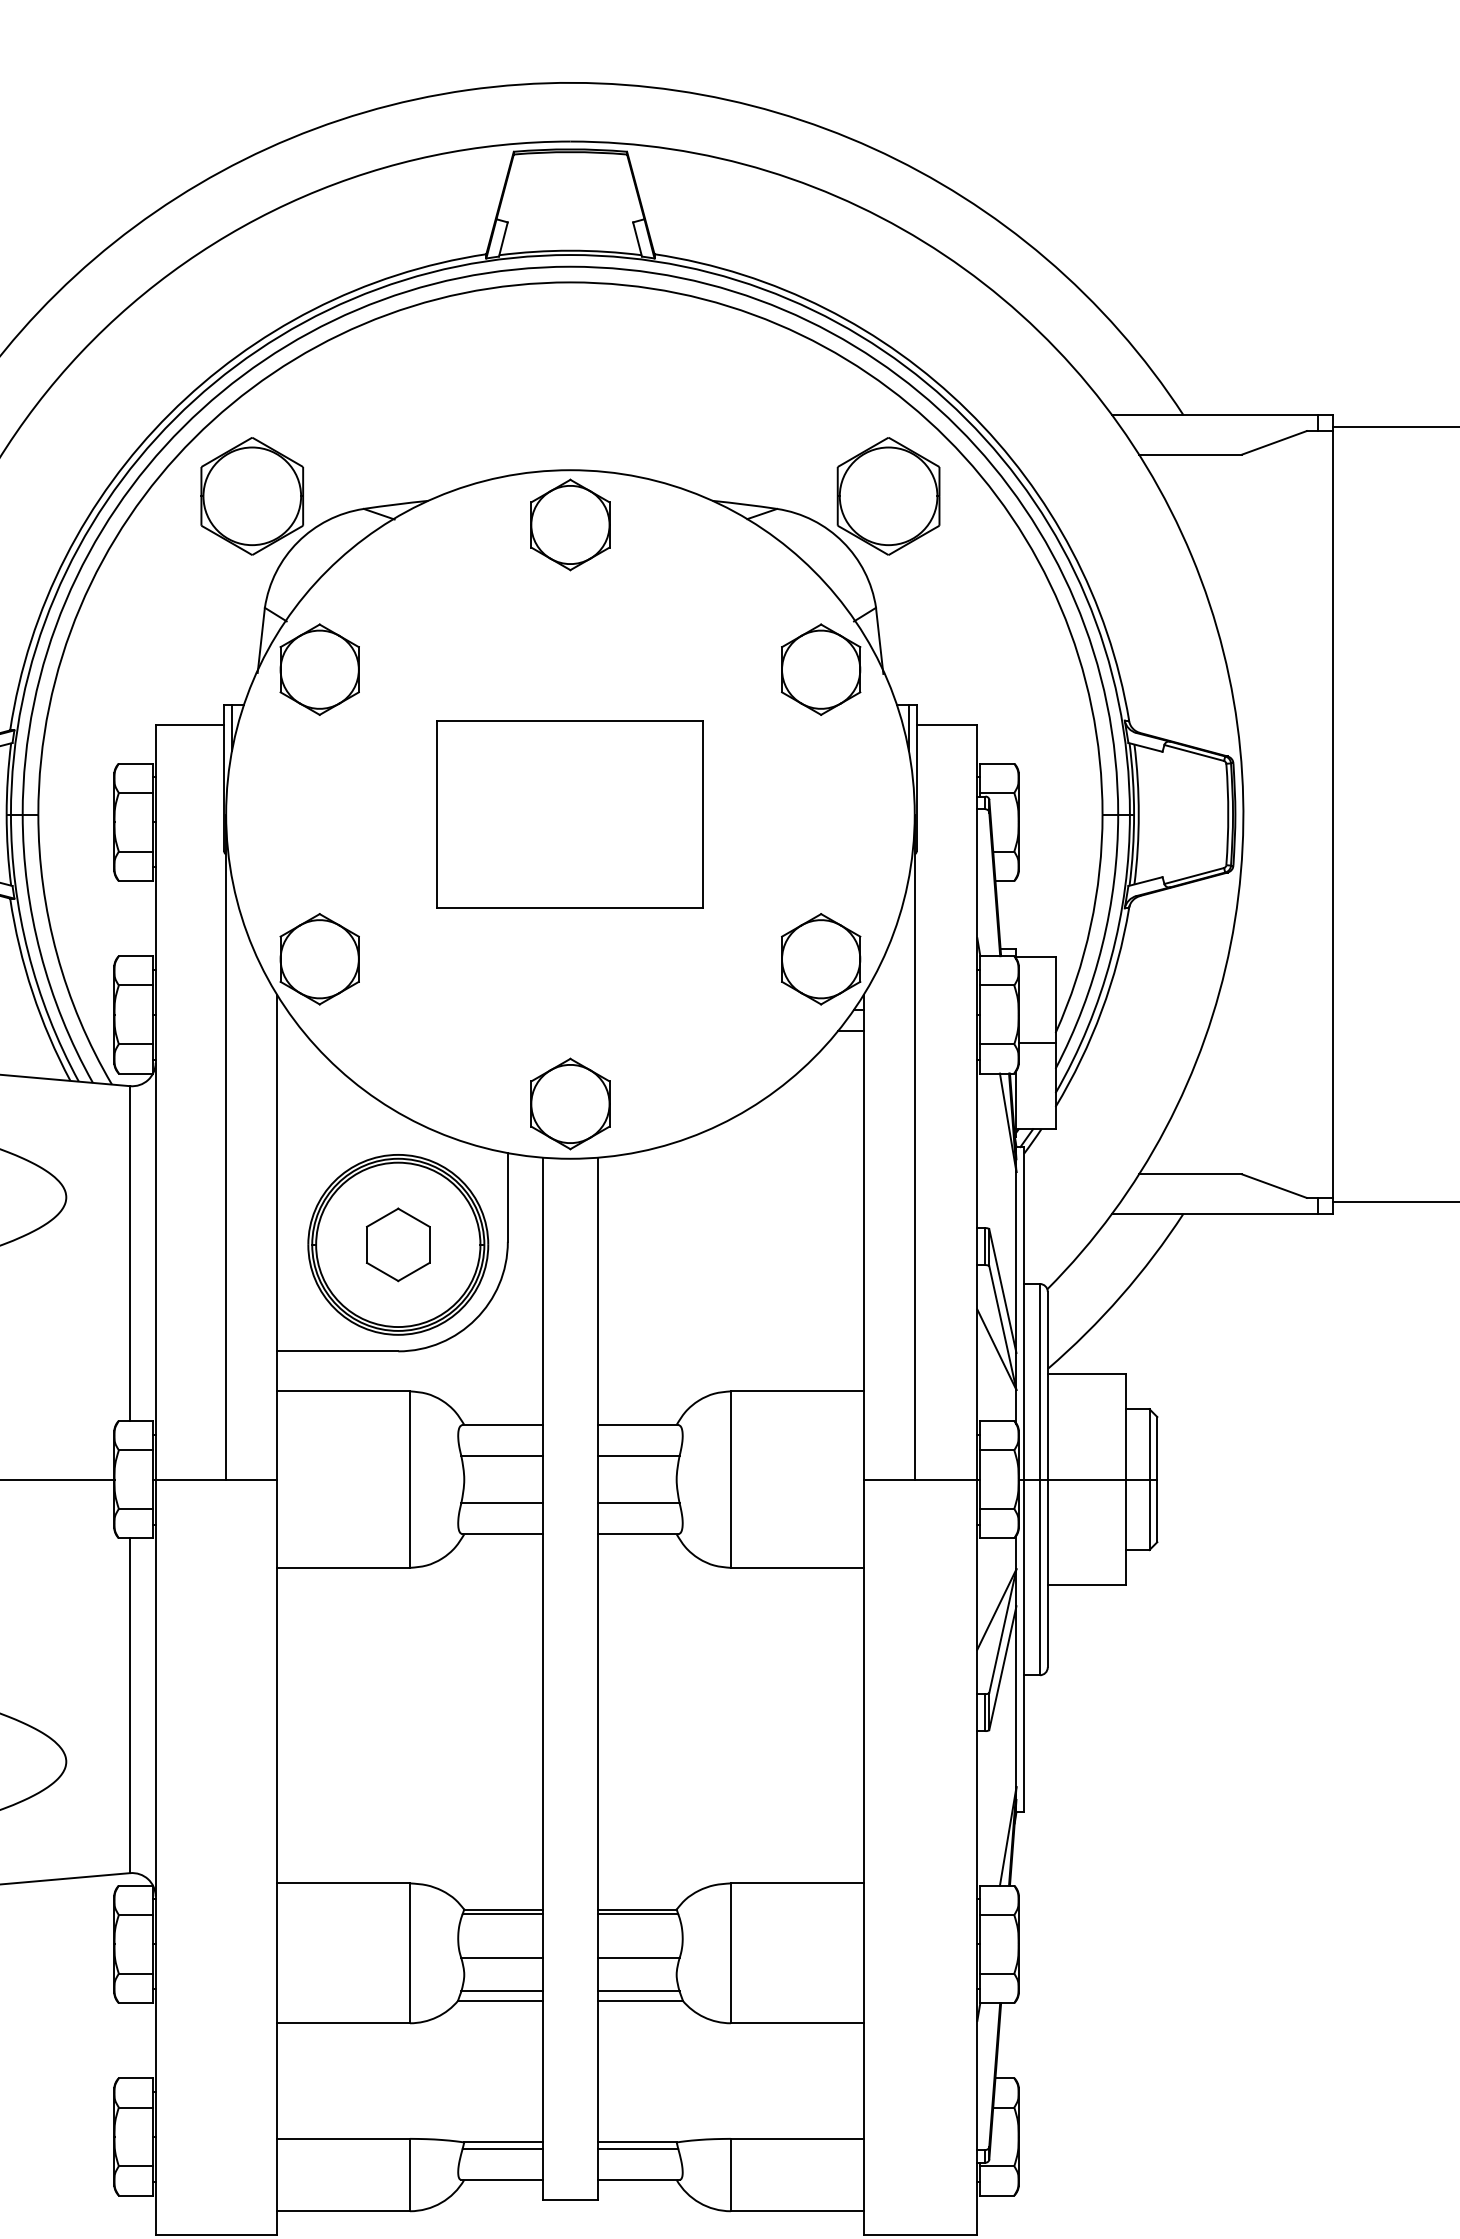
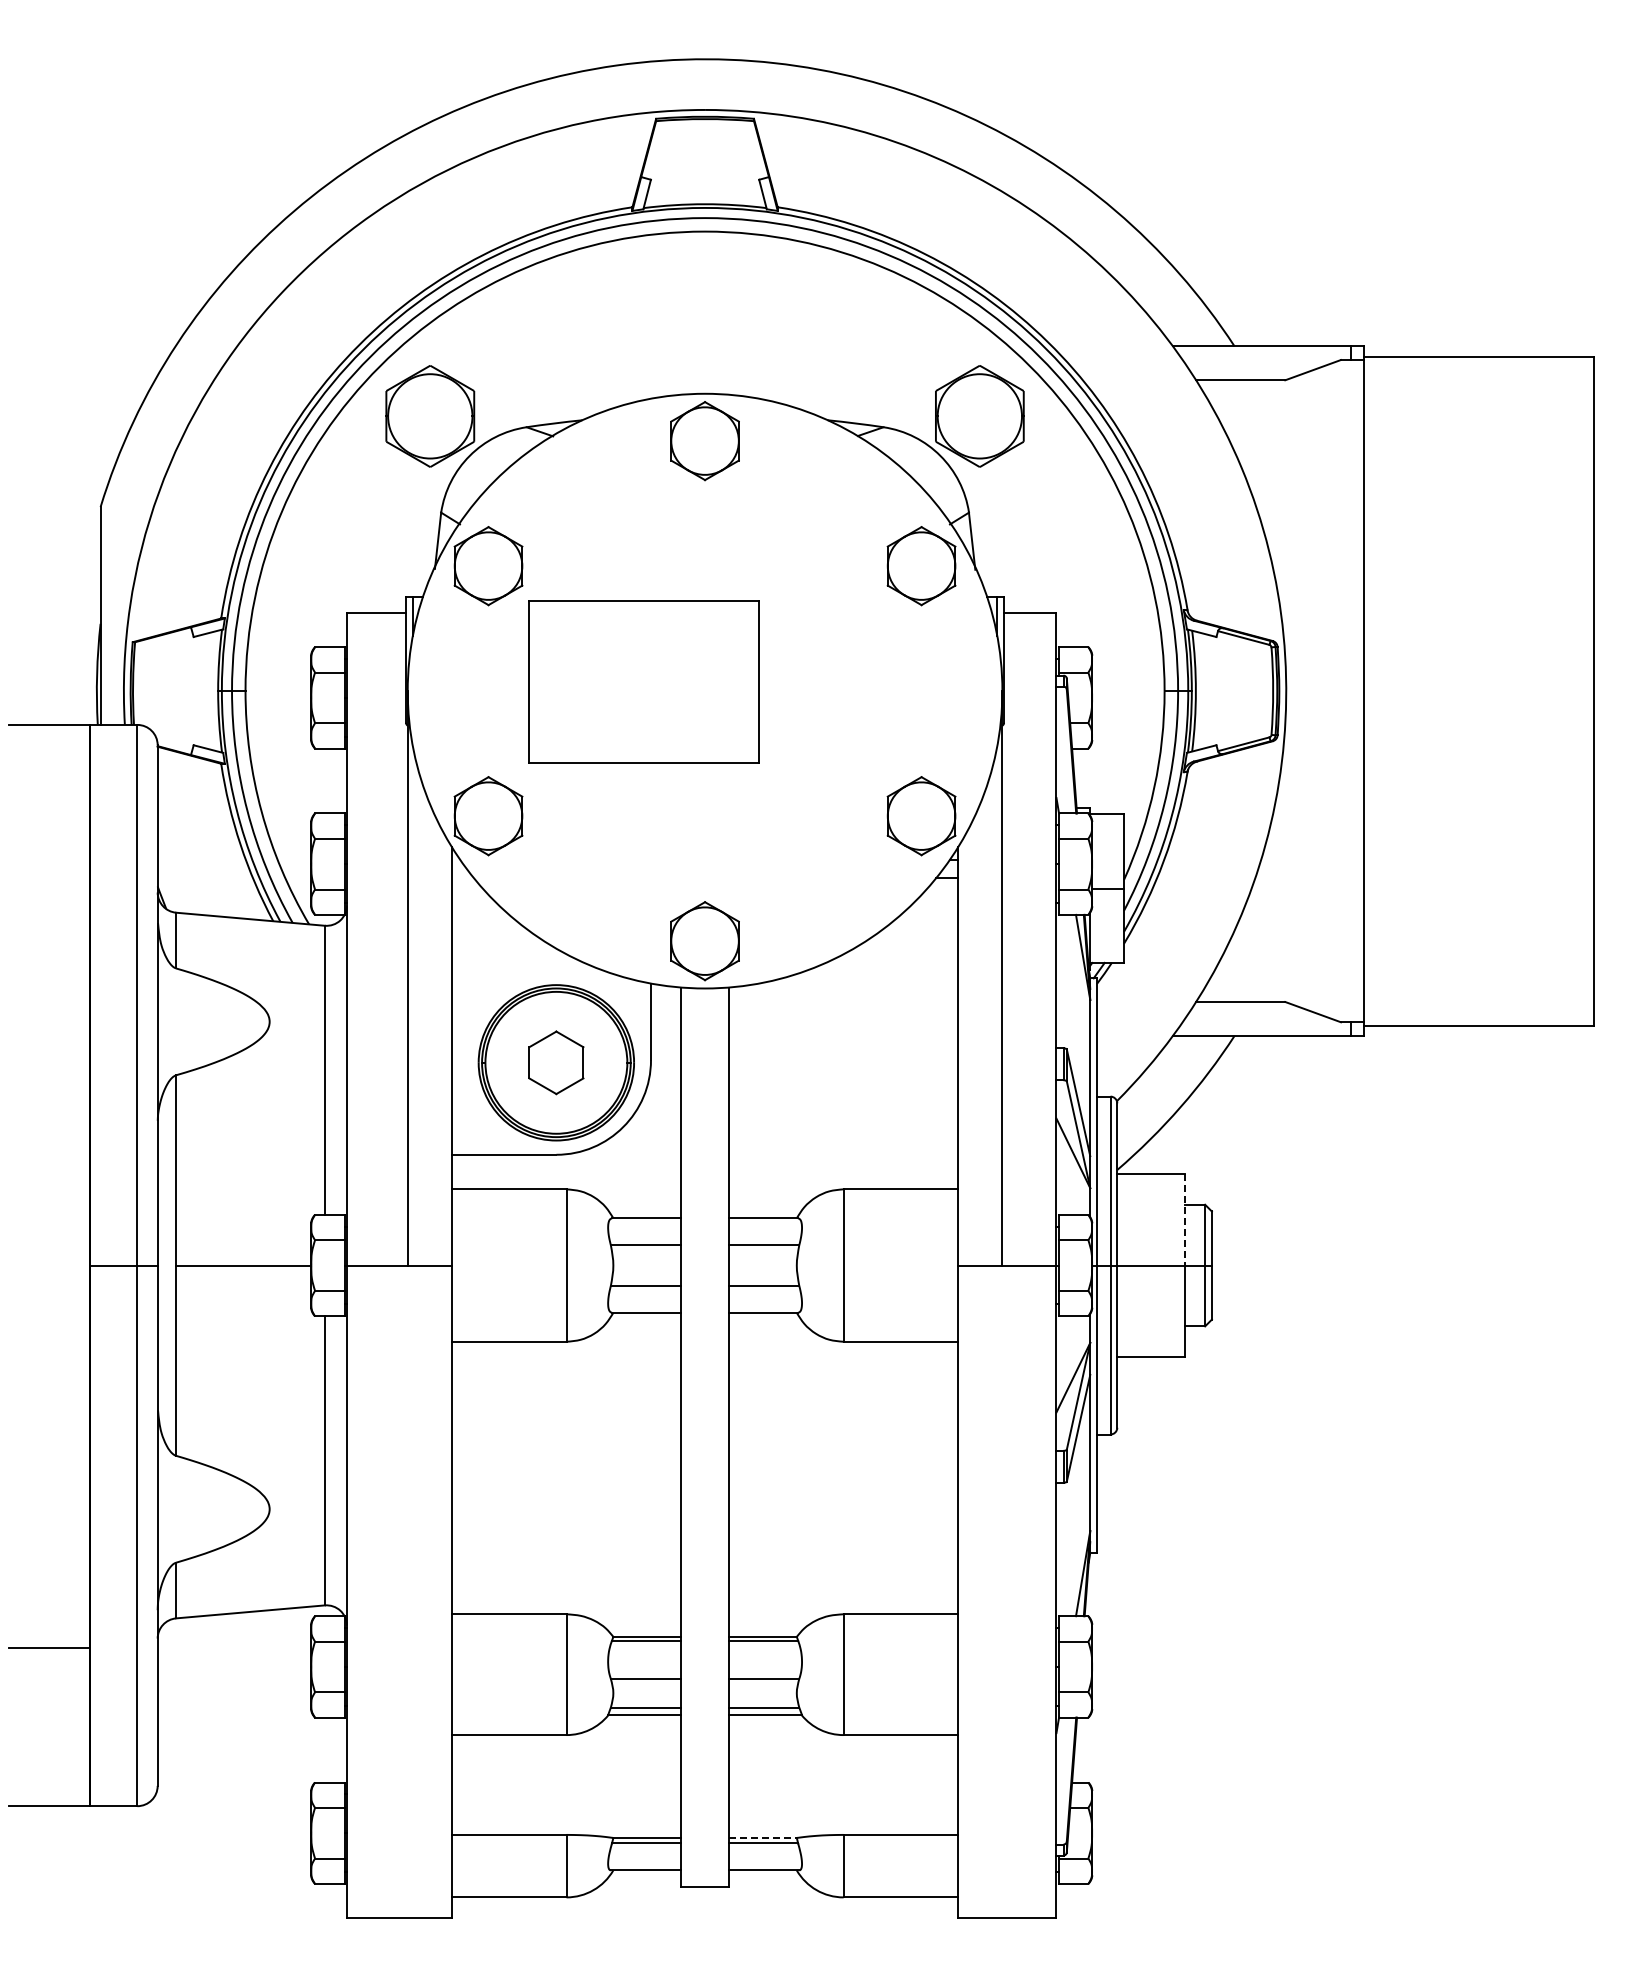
part: (569, 813) -> (643, 681), moved
line: (1125, 1426) -> (1184, 1219), solid -> dashed
line: (638, 2143) -> (763, 1838), solid -> dashed

